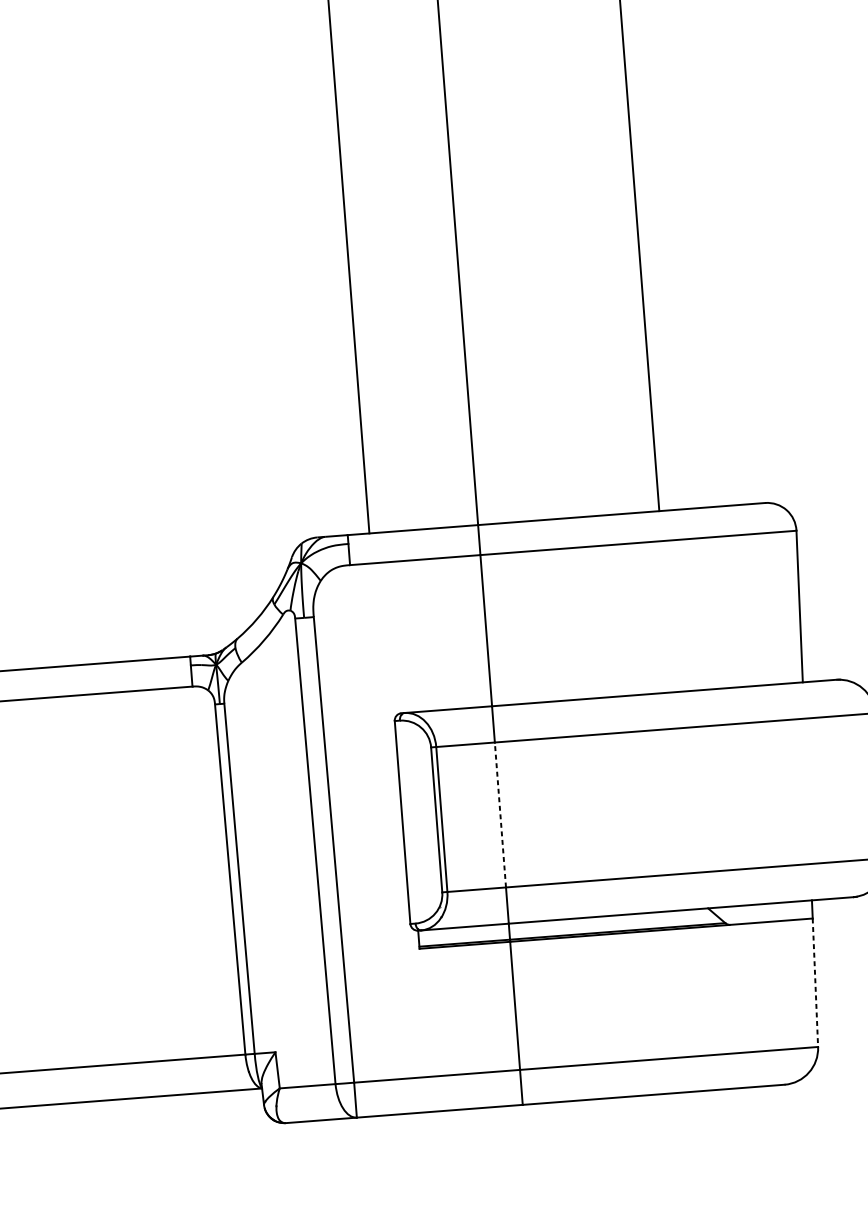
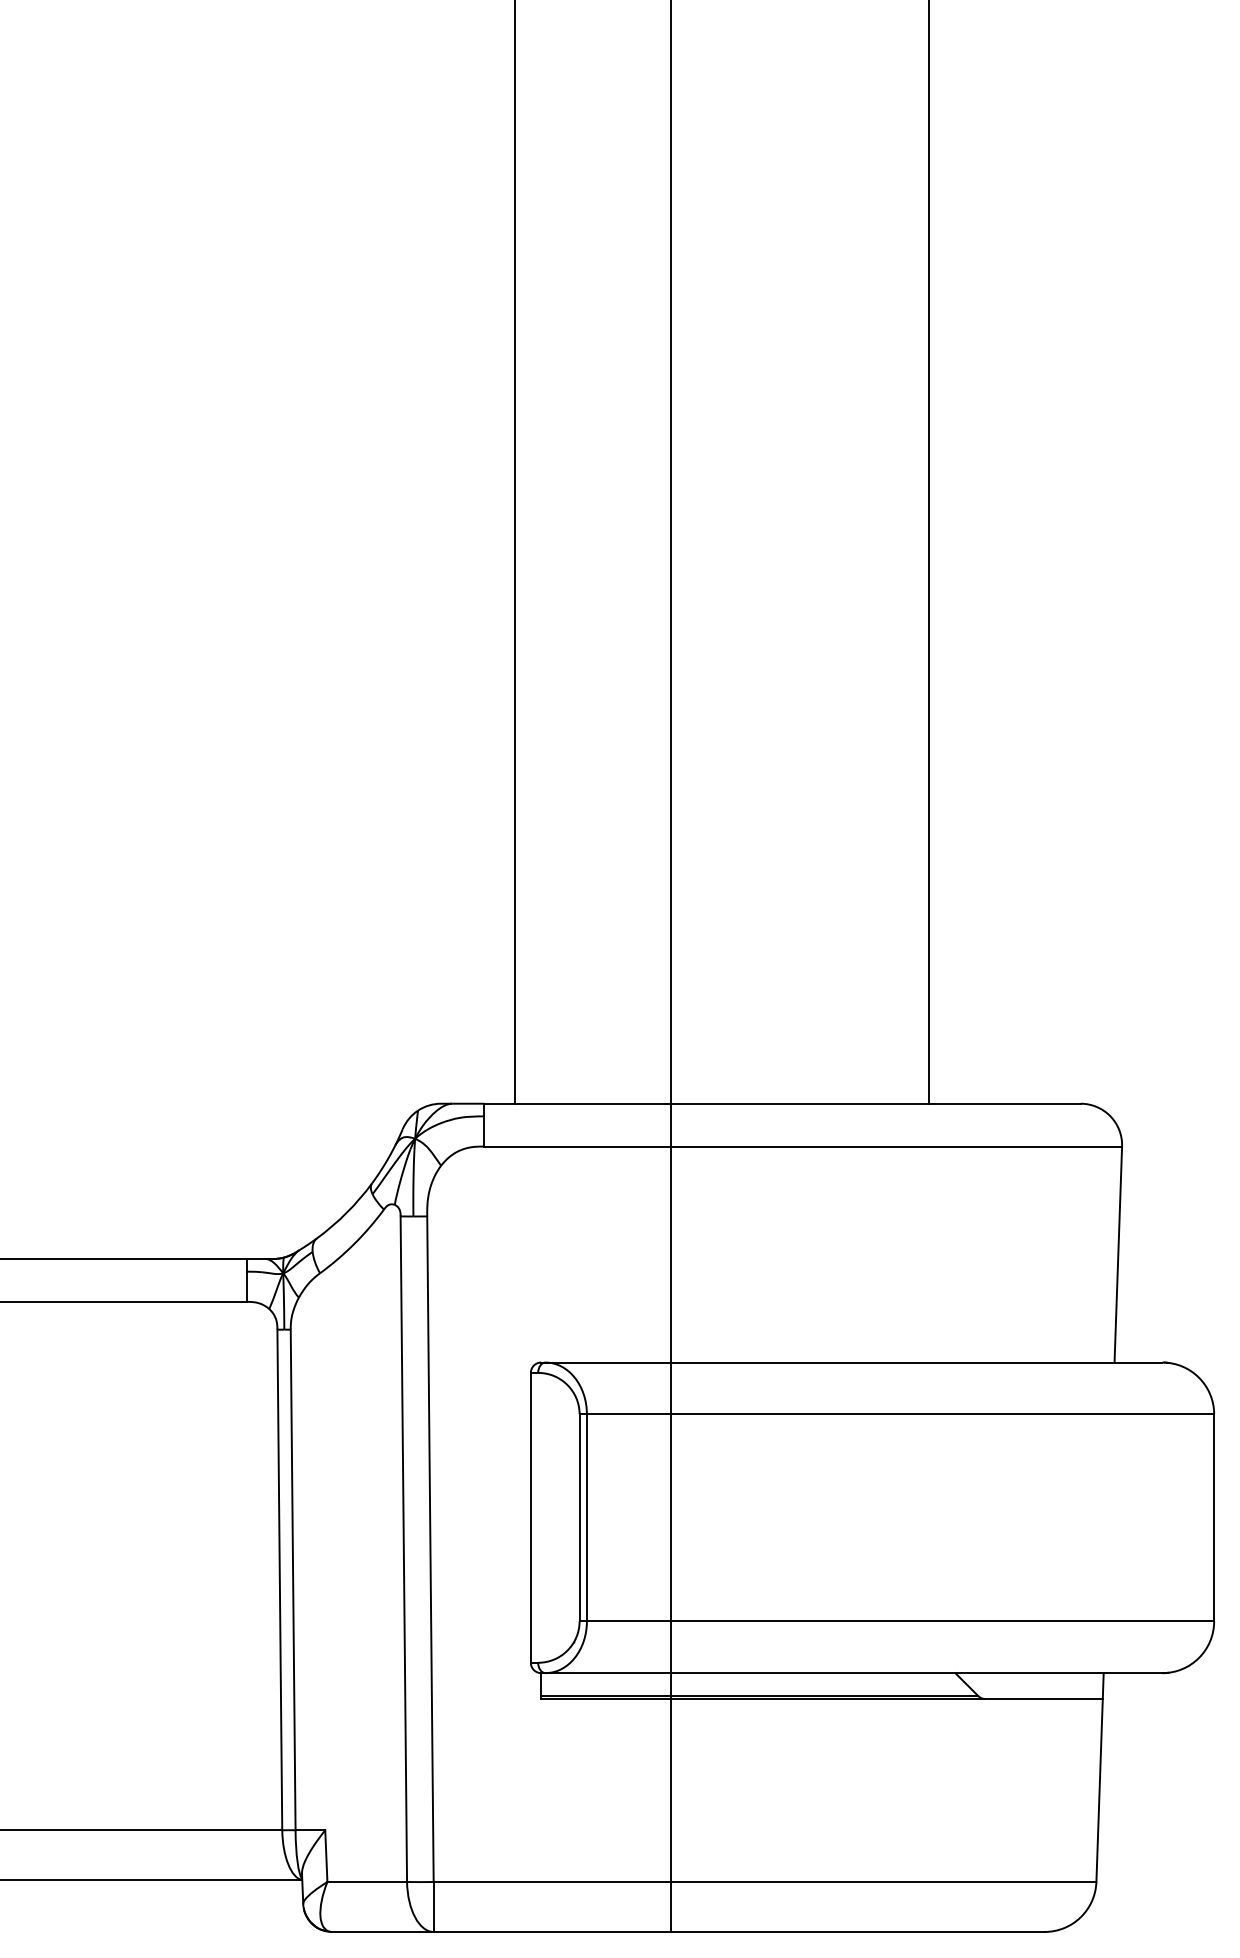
line: (500, 814) -> (670, 1517), dashed -> solid
line: (815, 982) -> (1099, 1790), dashed -> solid

